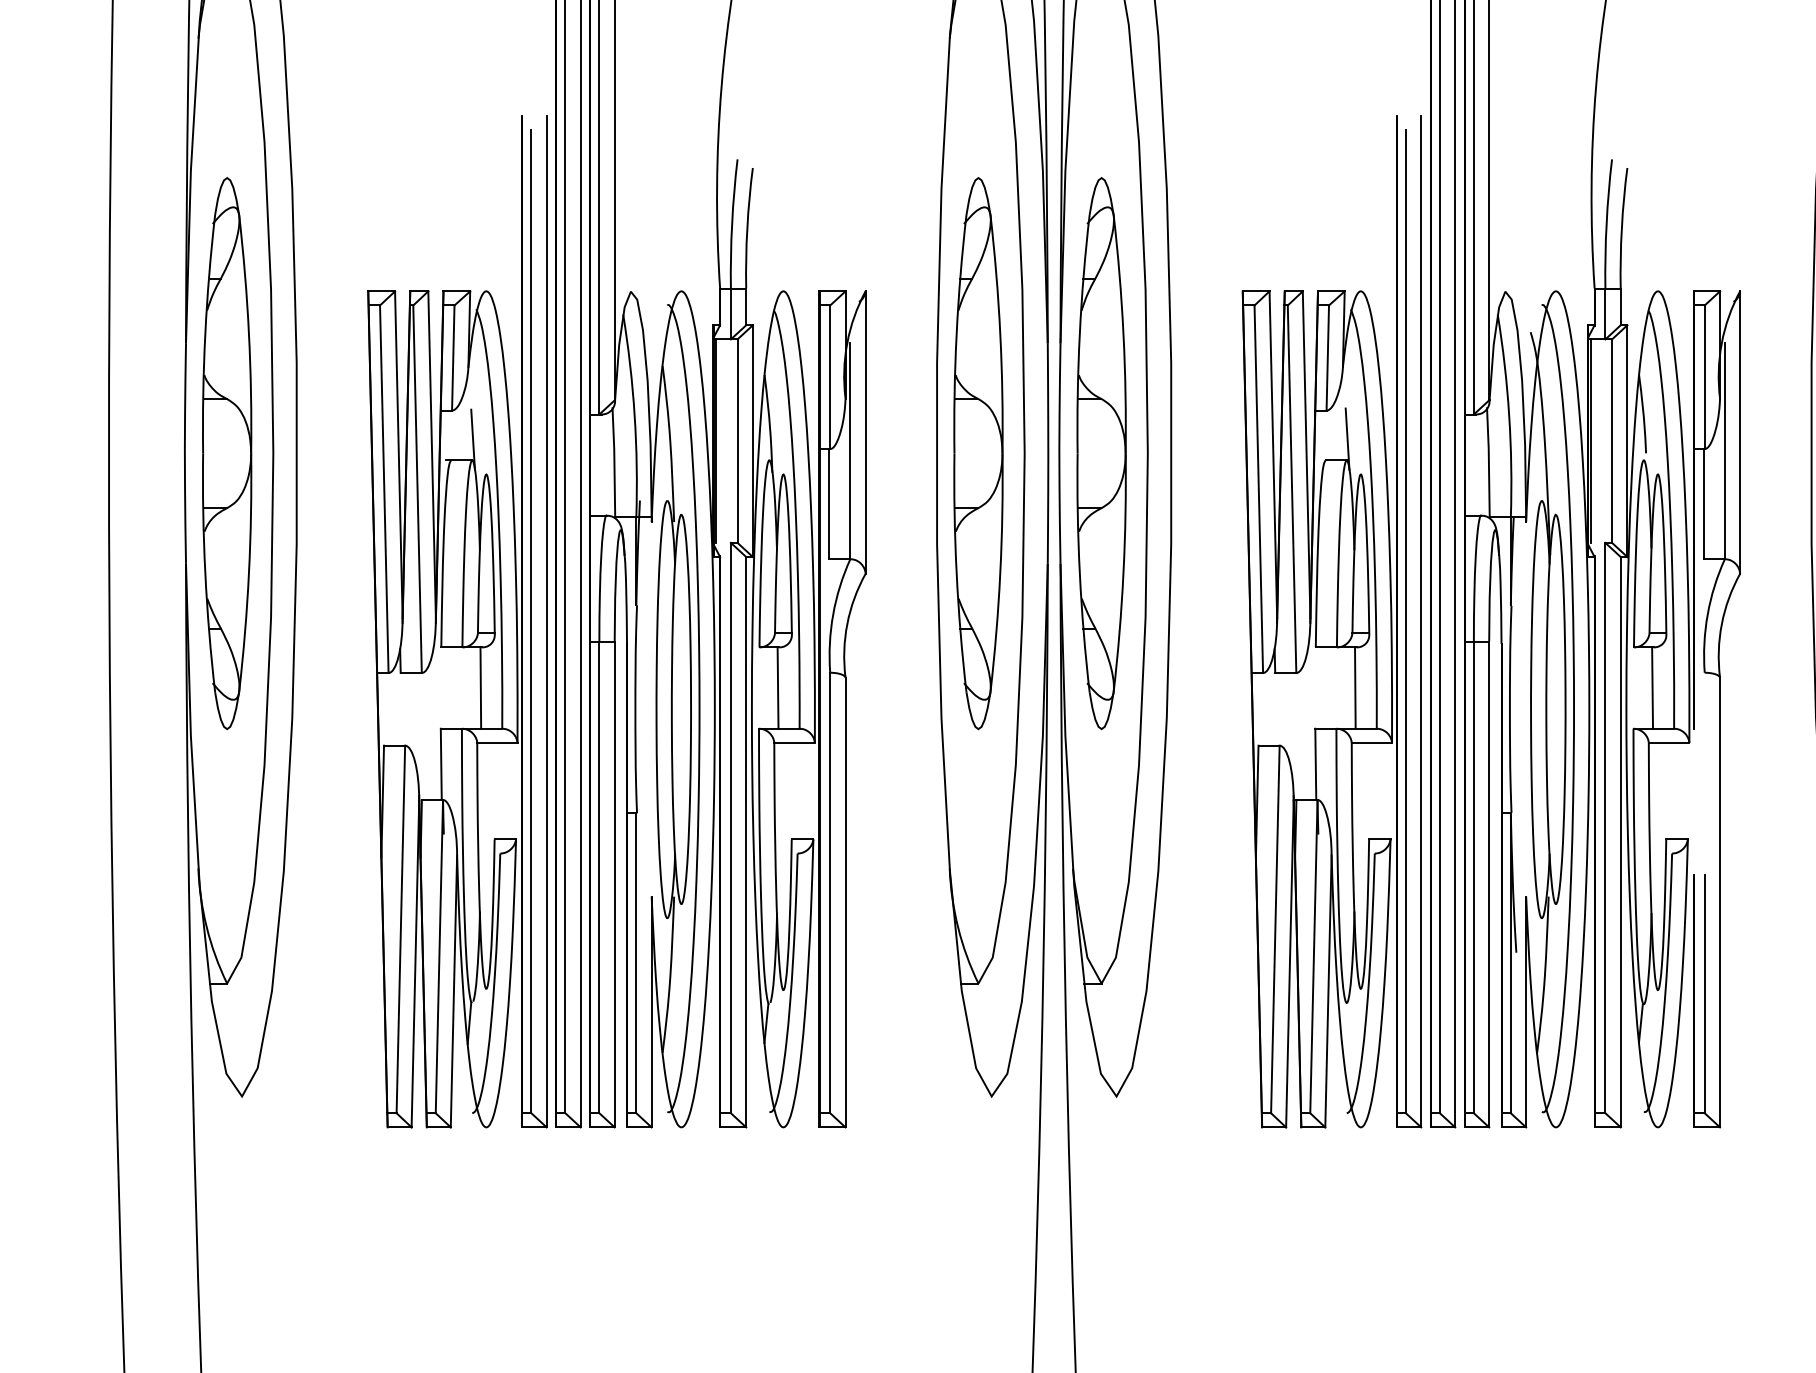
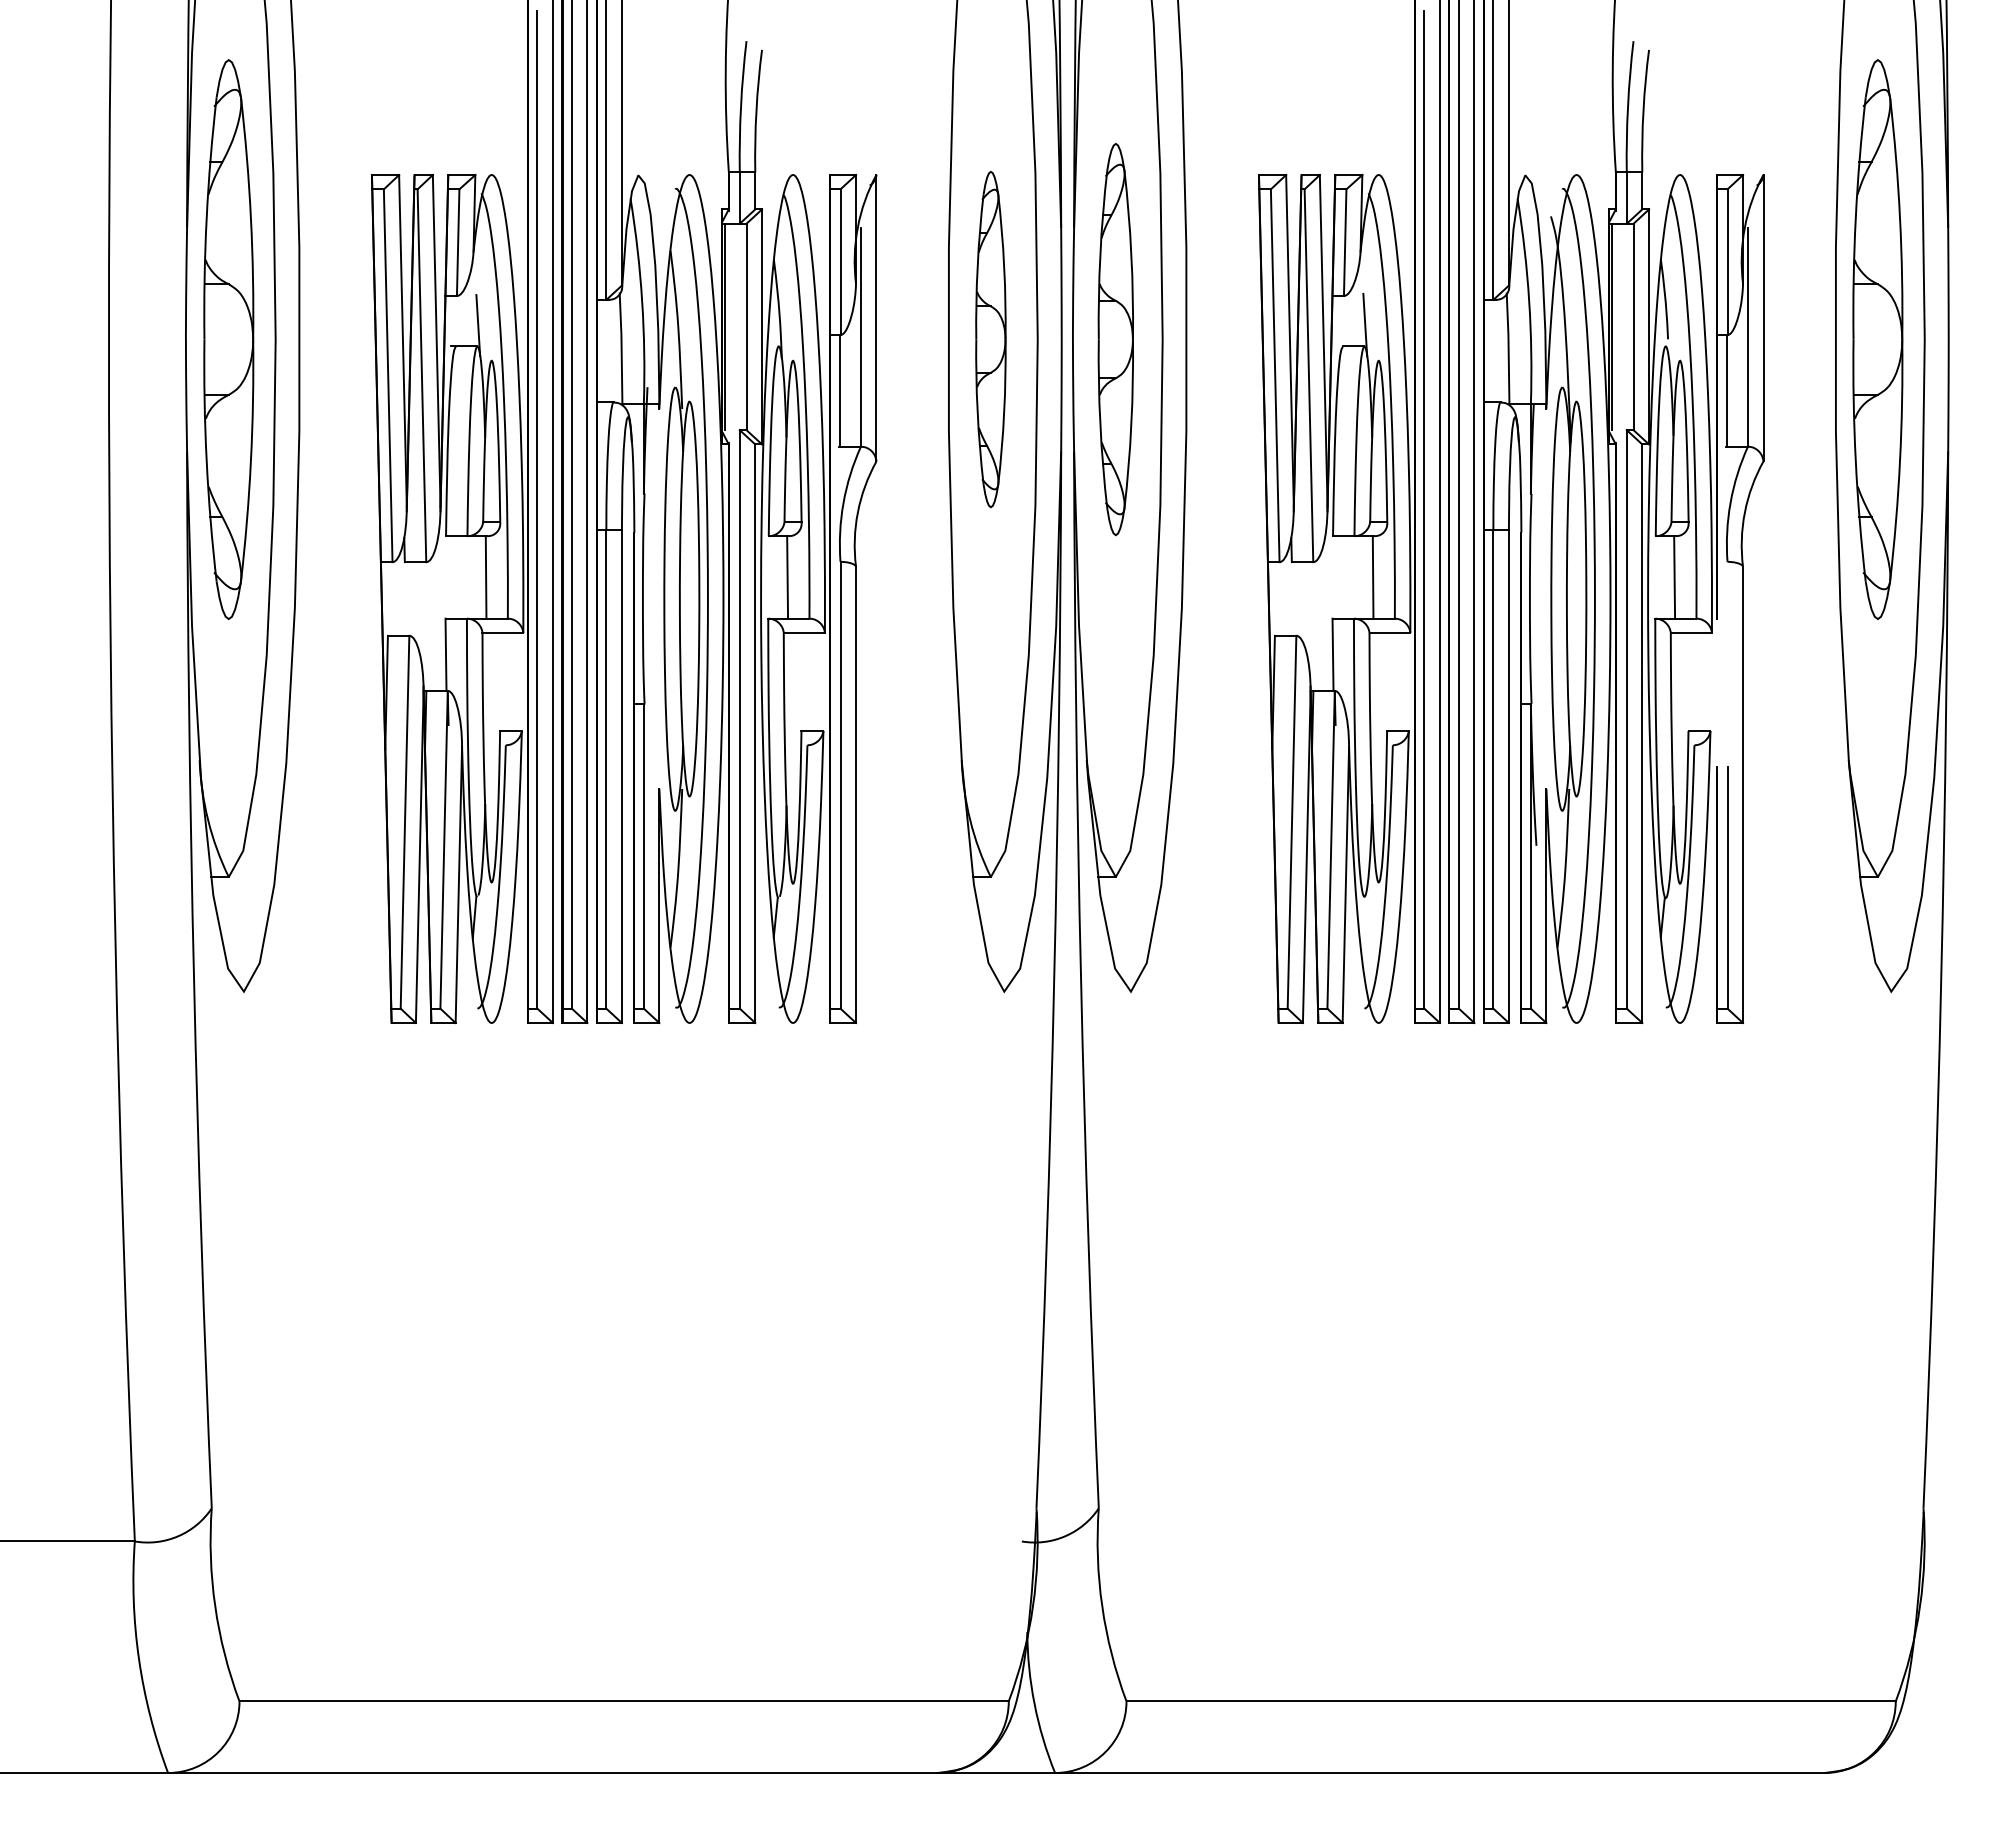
part: (978, 453) -> (990, 339), size x0.6
part: (1101, 453) -> (1115, 339), size x0.7

